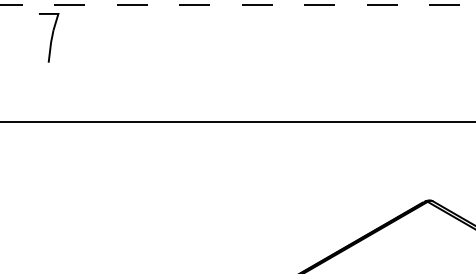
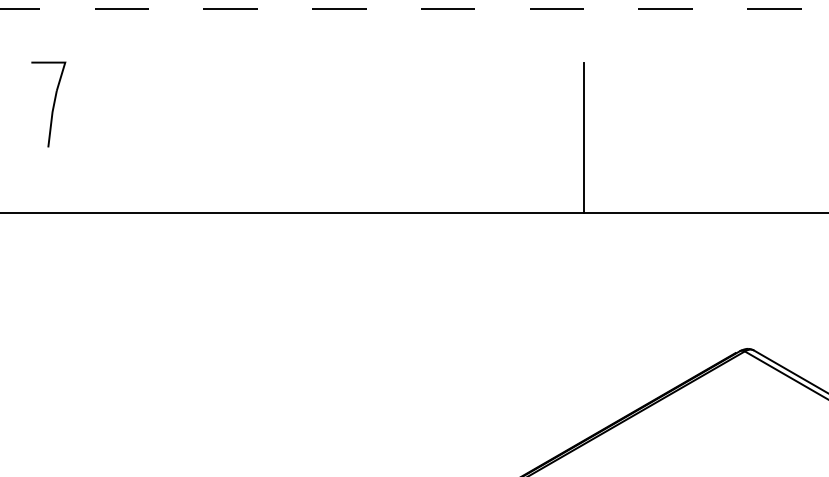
part: (49, 37) -> (49, 103), moved
line: (335, 79) -> (584, 138), added

